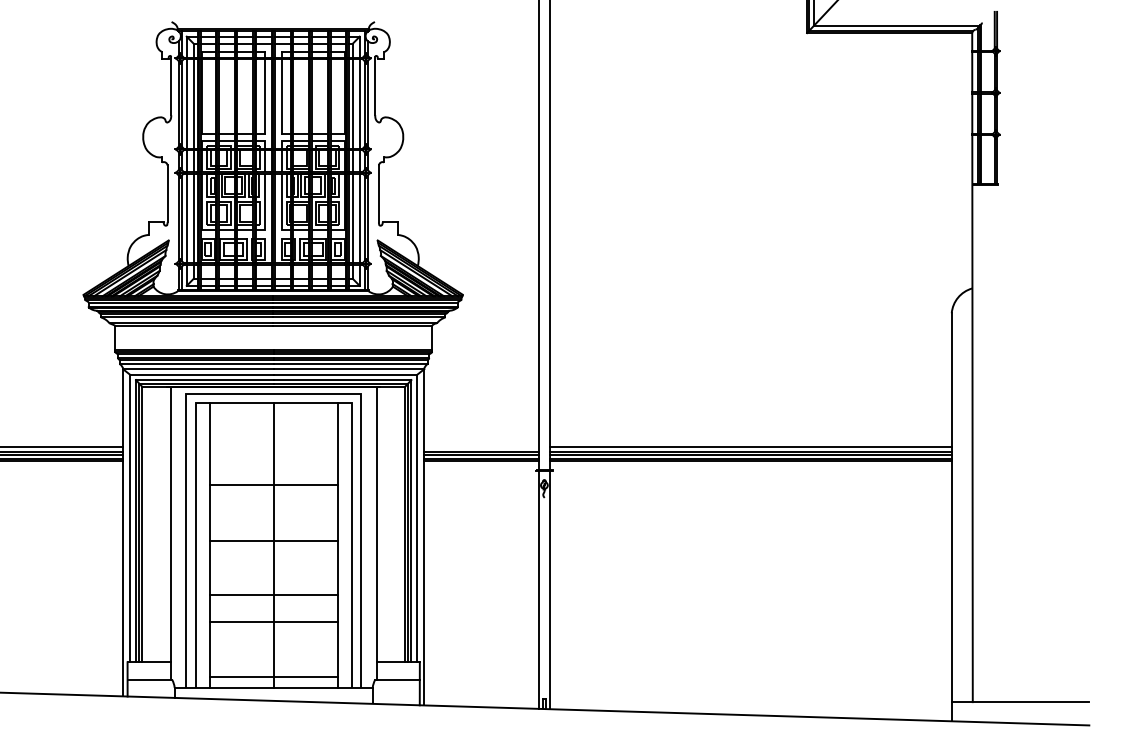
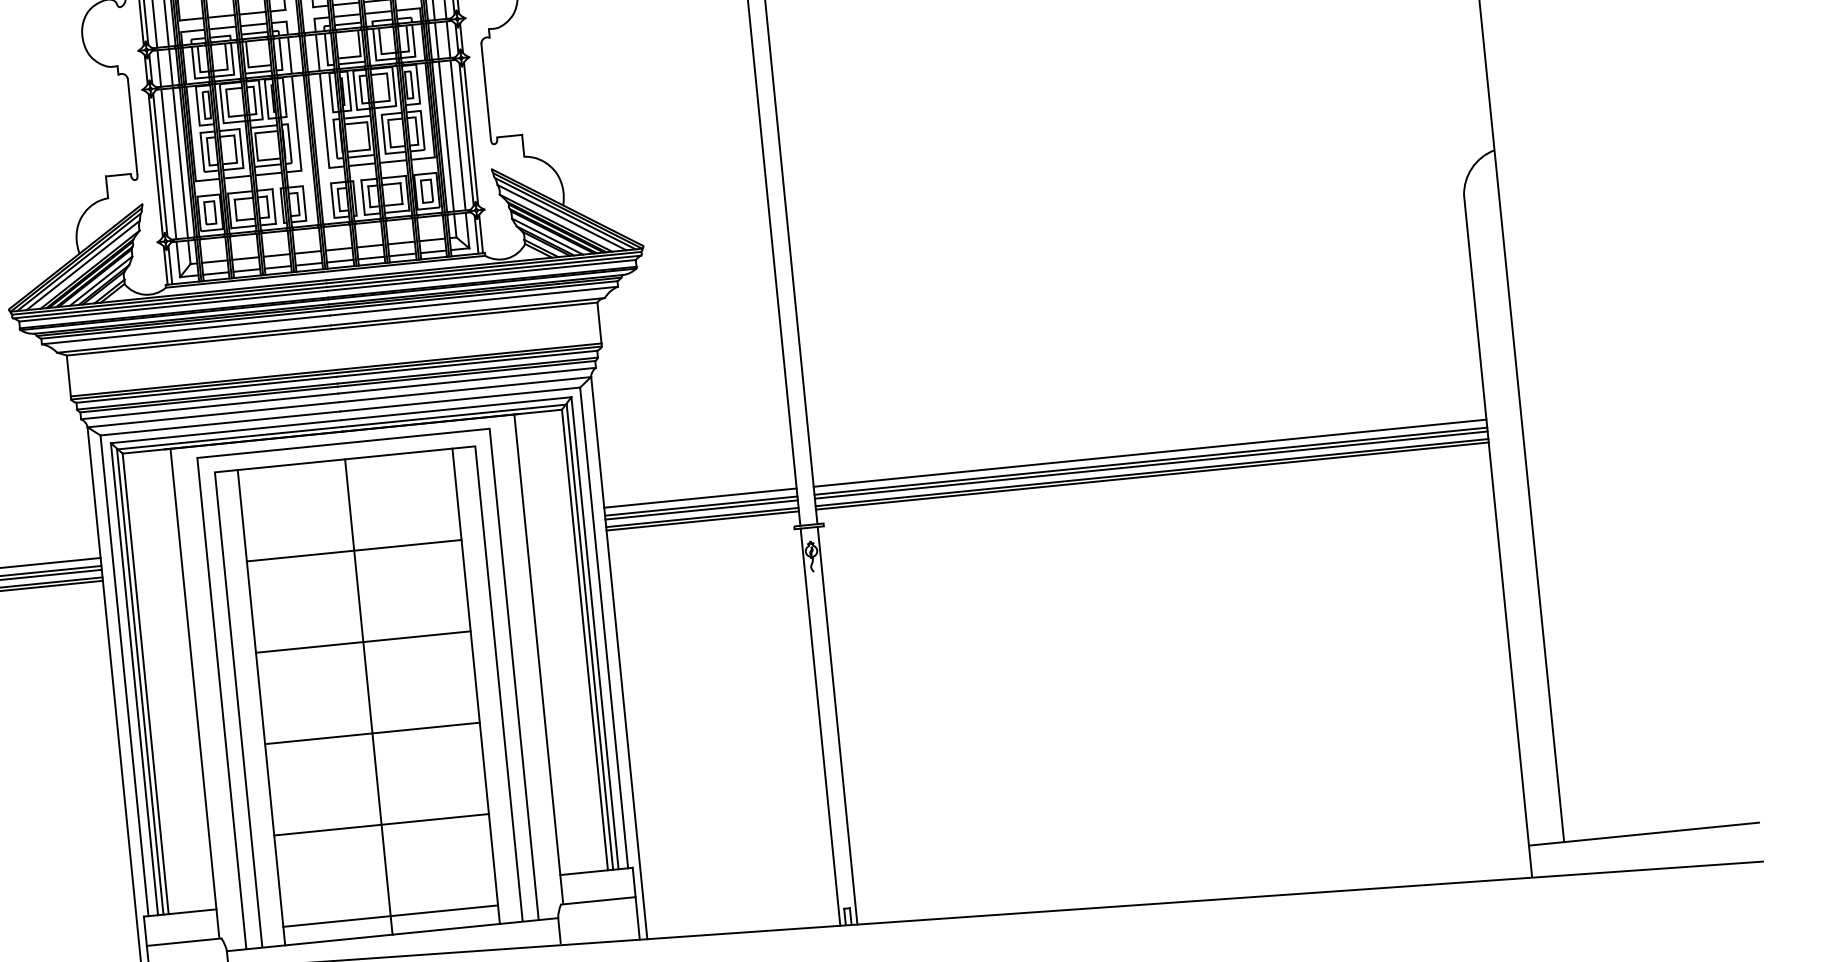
line: (481, 447) -> (699, 498), added
line: (273, 485) -> (353, 551), moved
line: (273, 540) -> (362, 641), moved
line: (273, 595) -> (372, 733), moved

